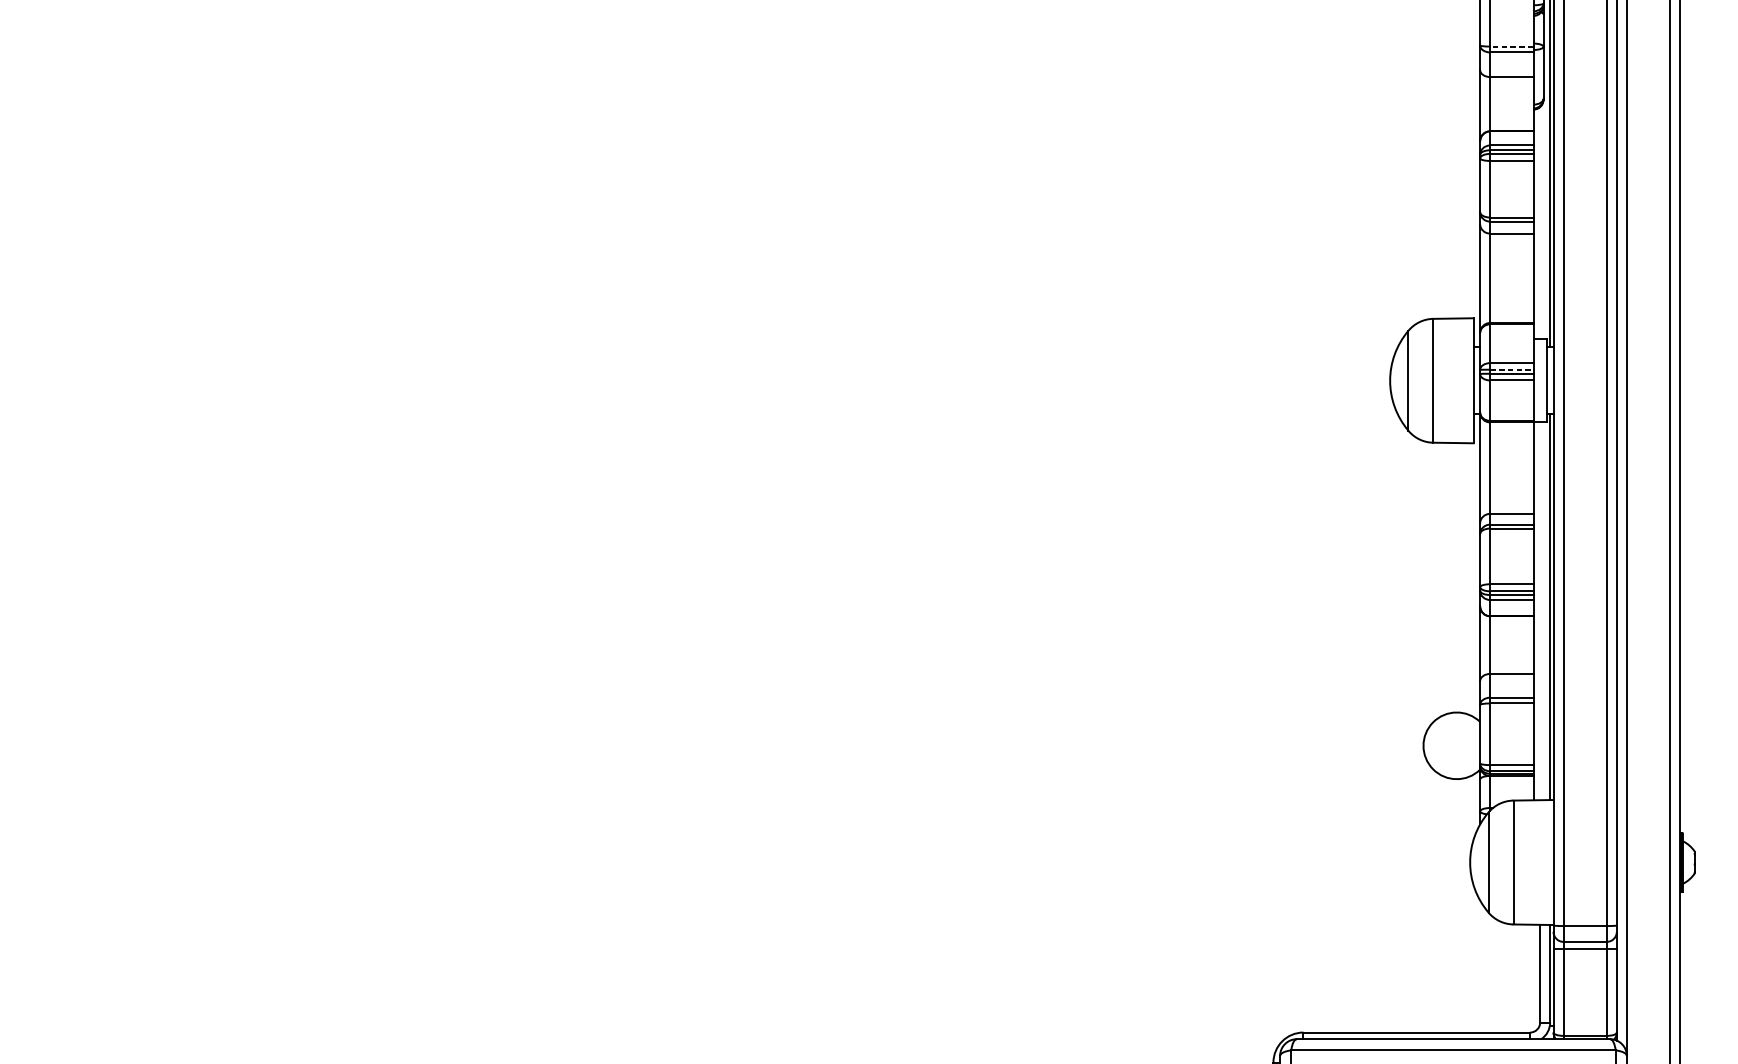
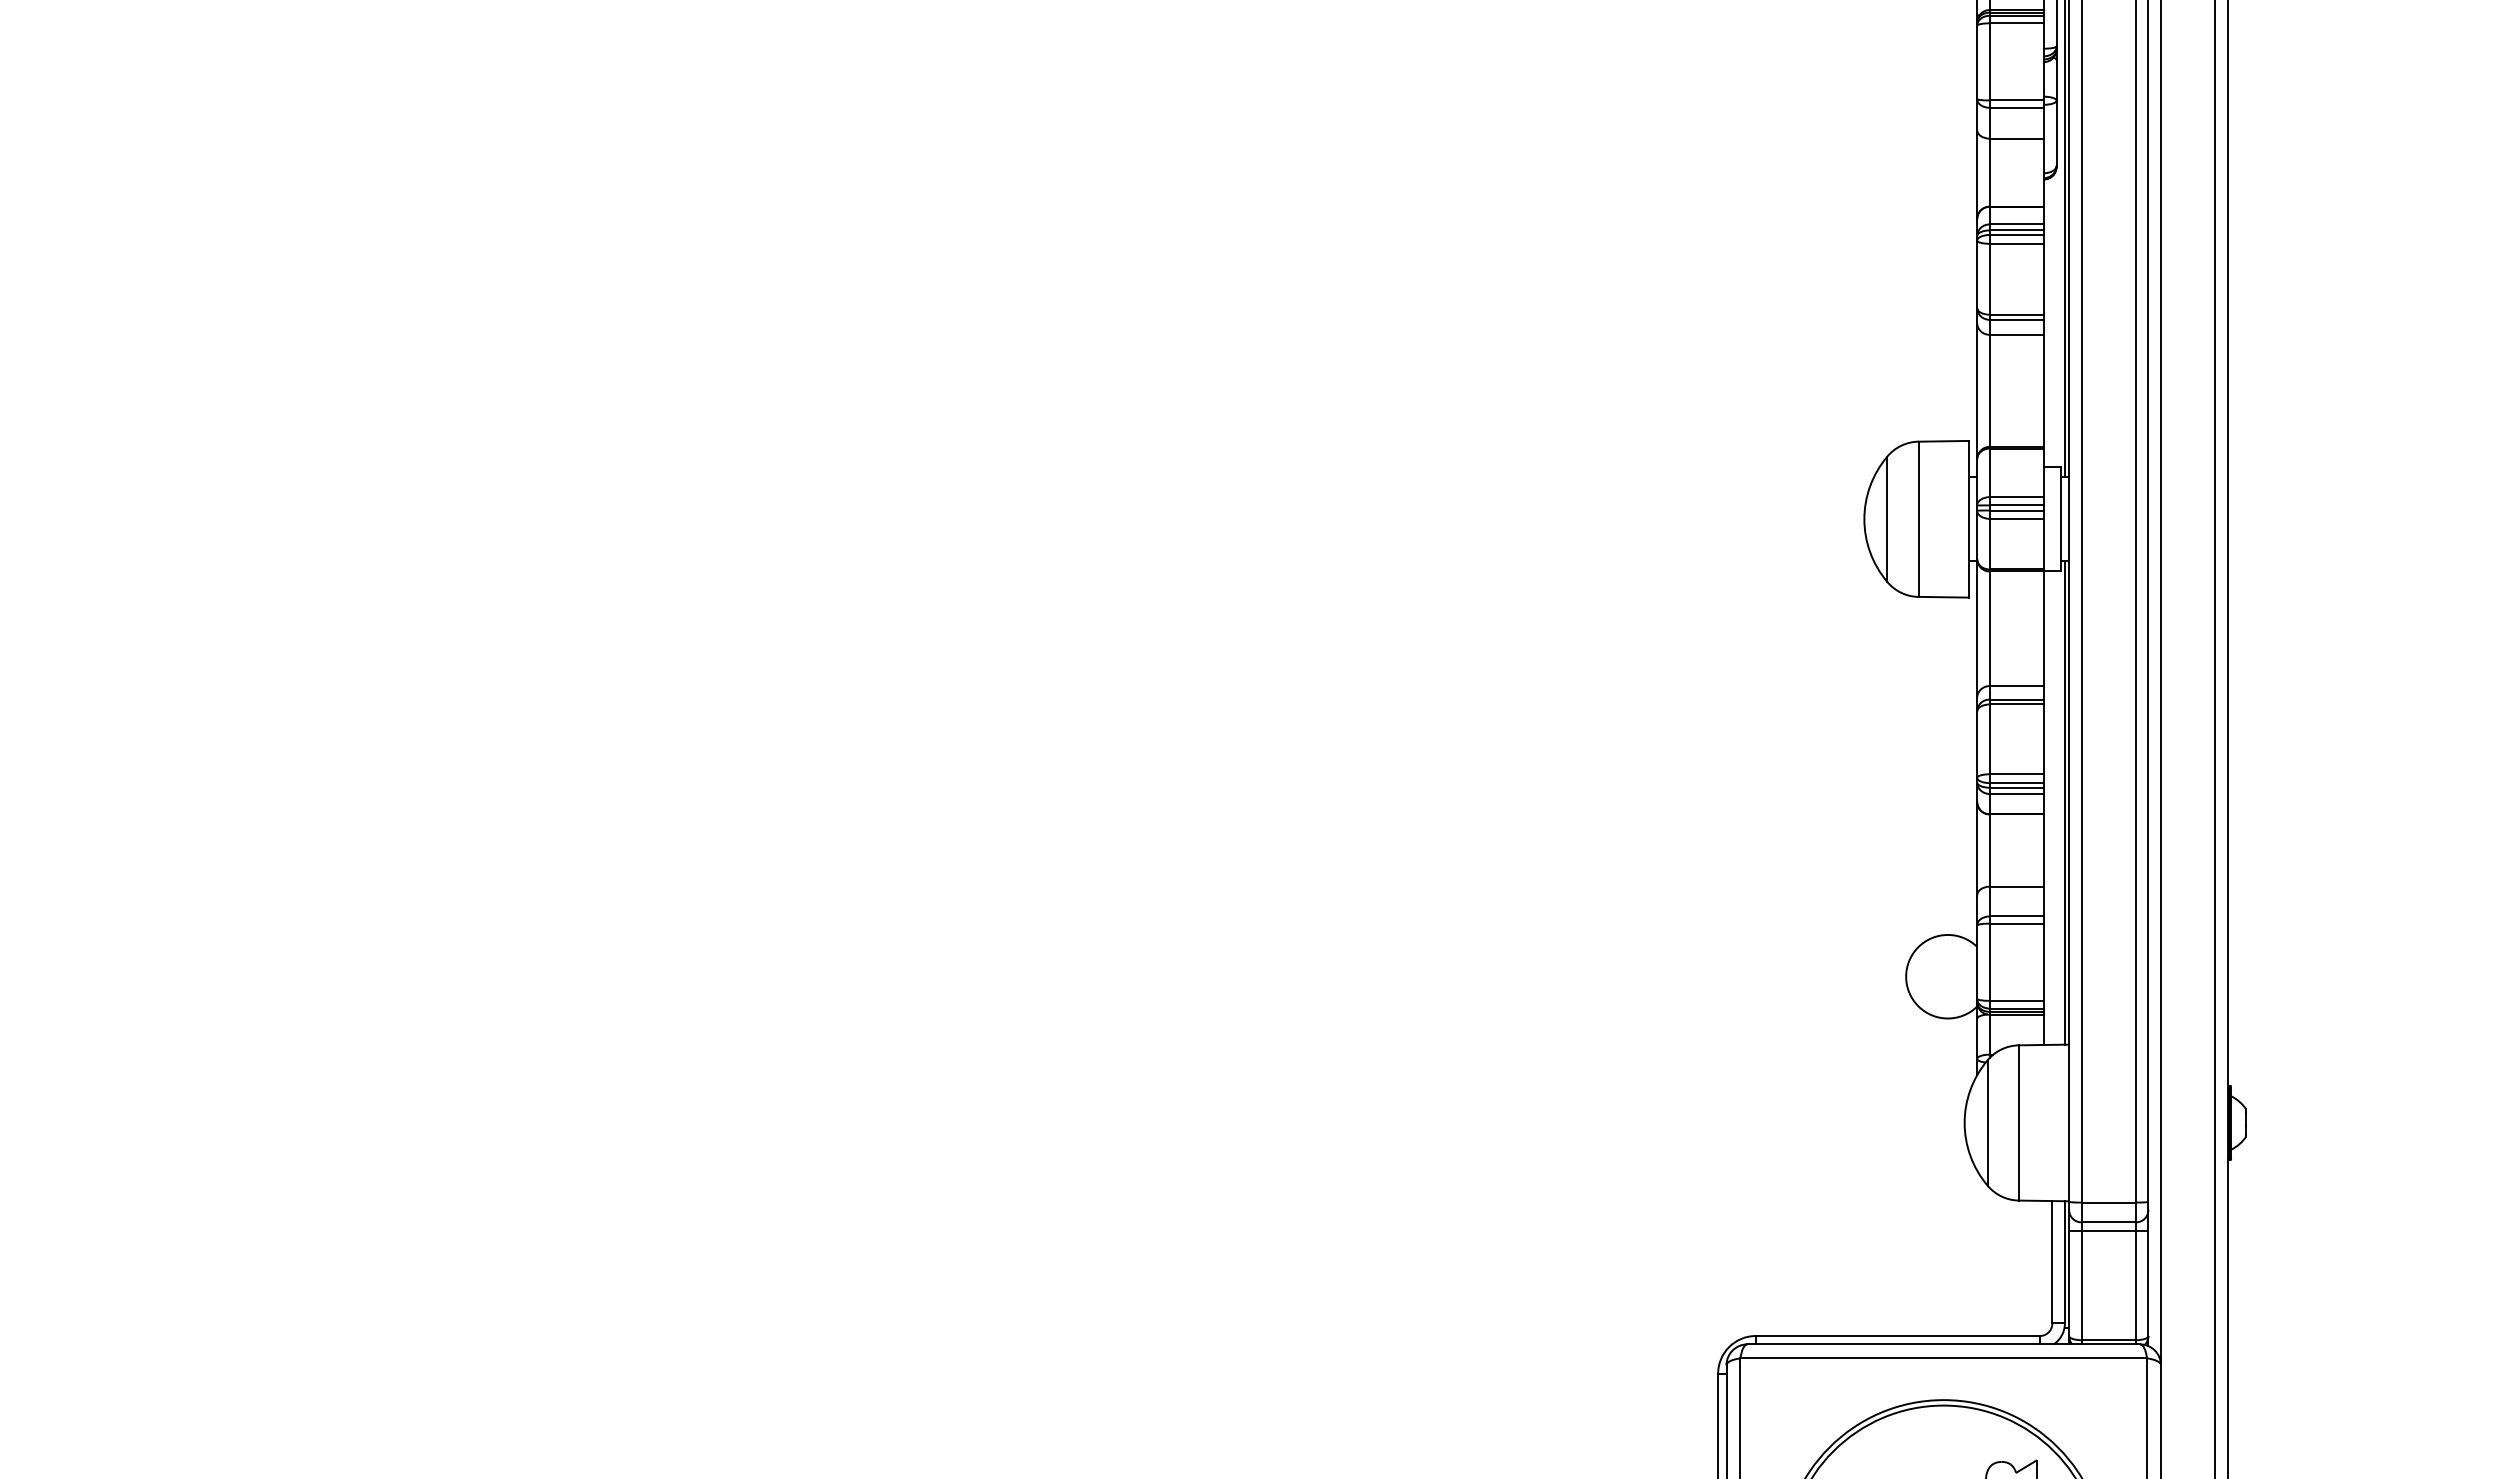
line: (1511, 46) -> (2016, 100), dashed -> solid
line: (1512, 369) -> (2017, 505), dashed -> solid

